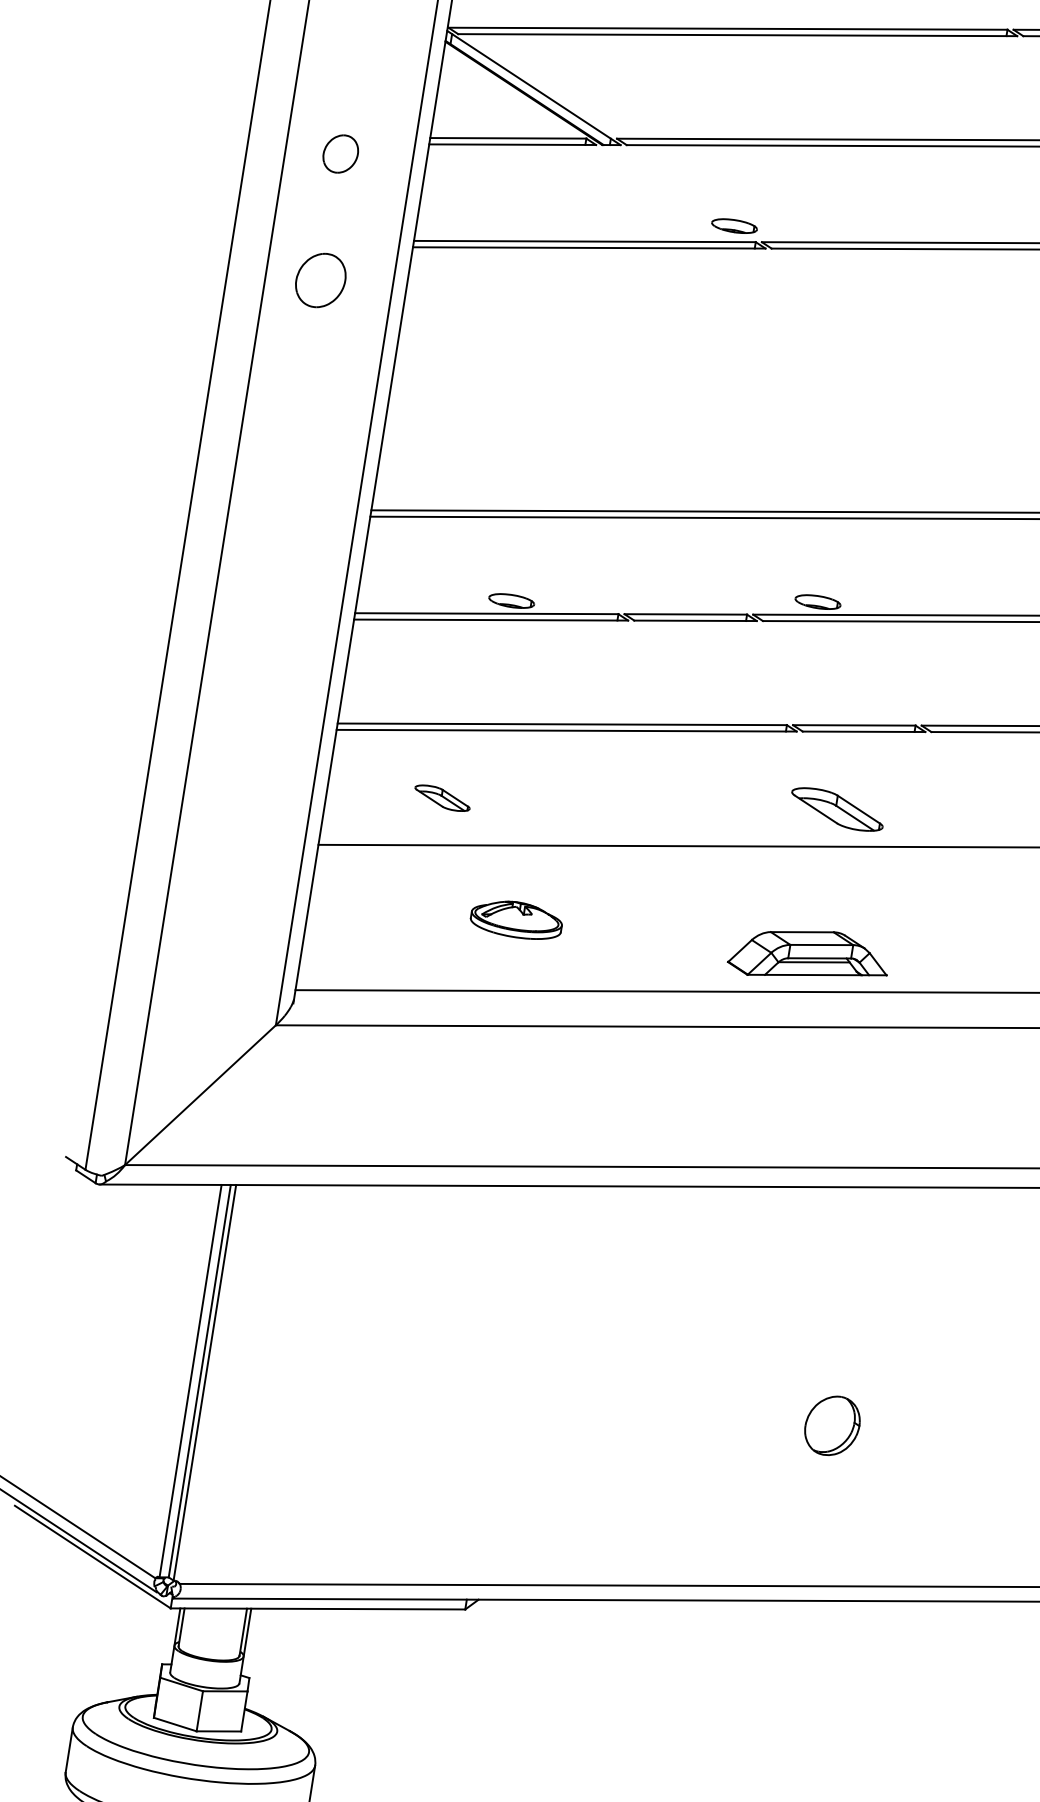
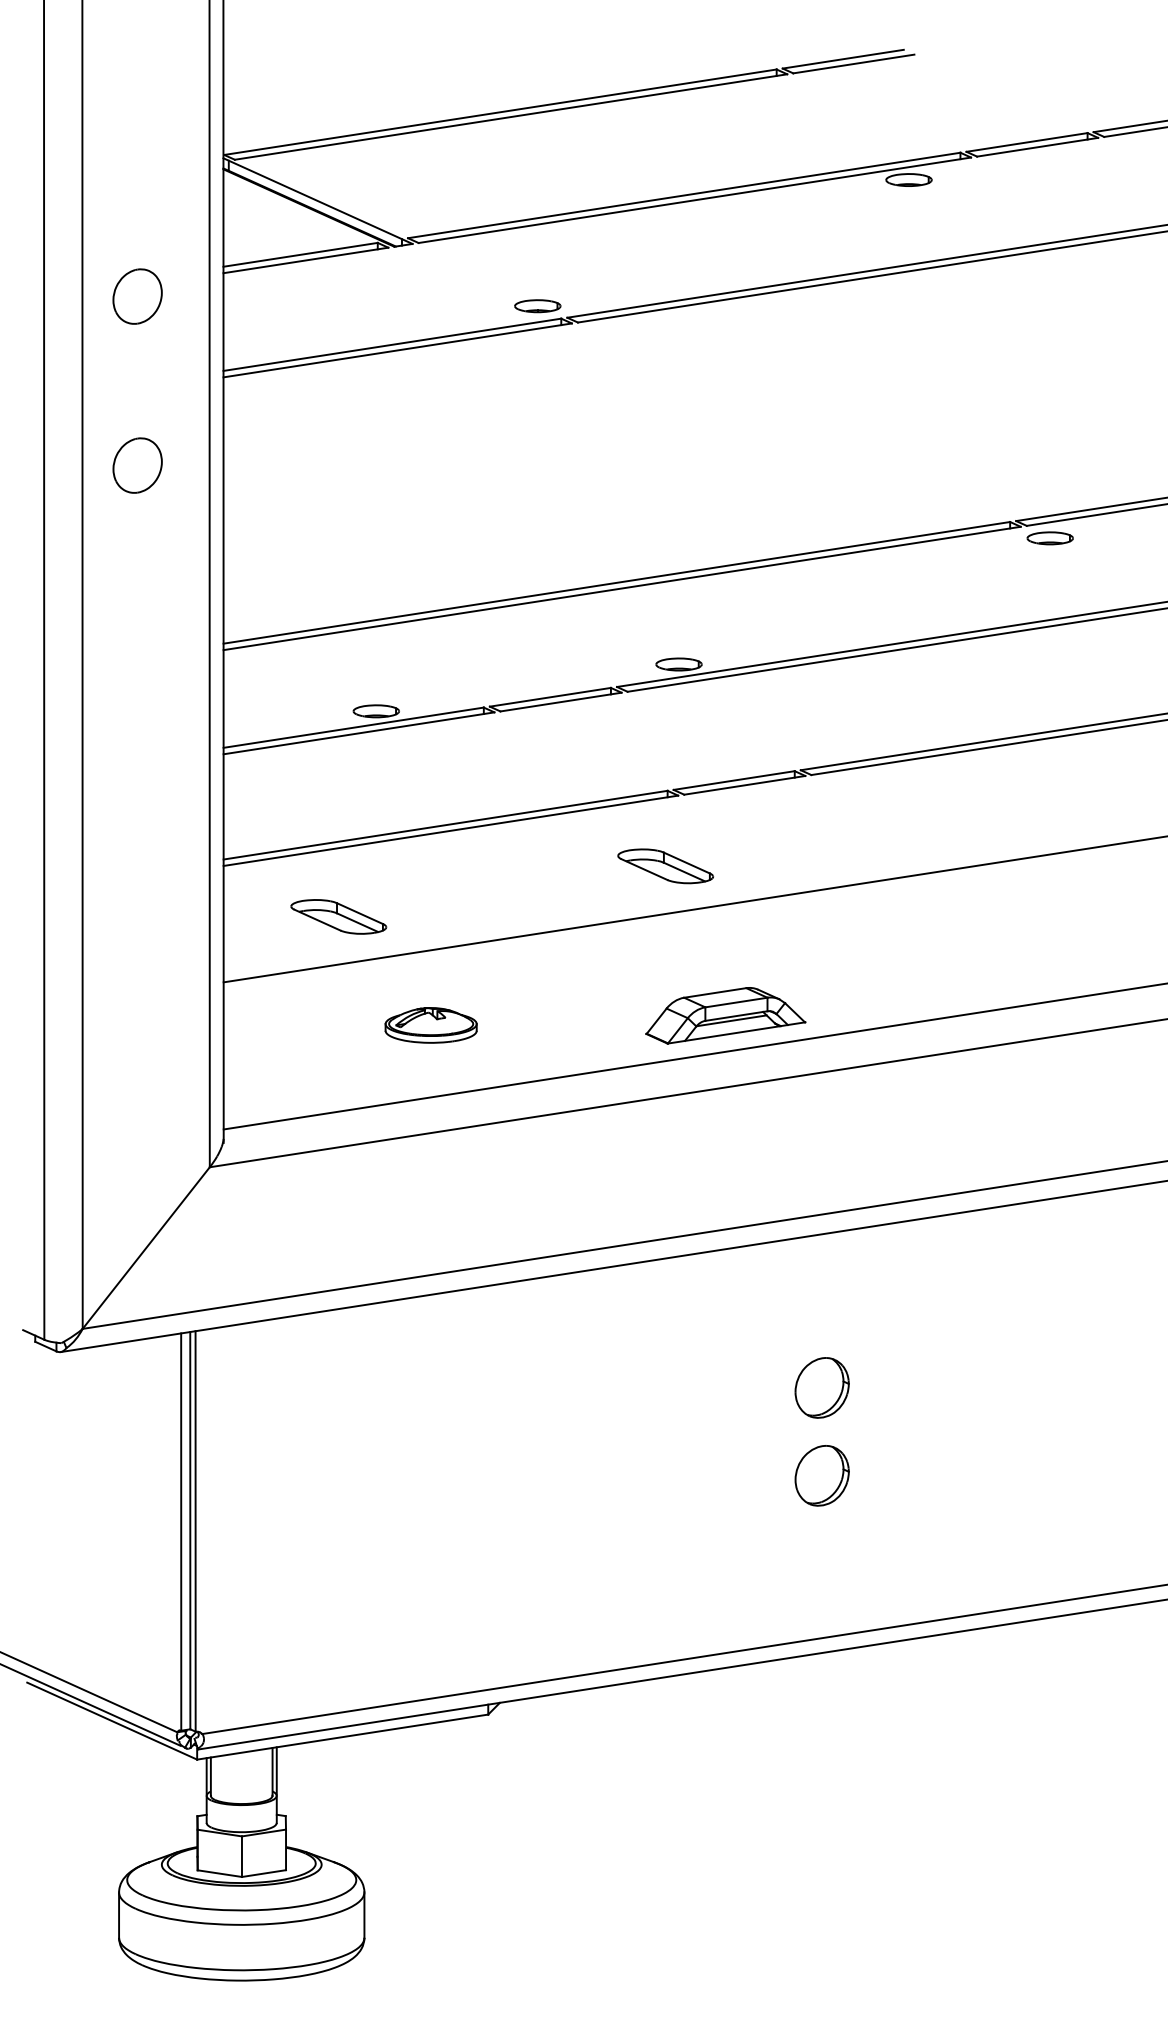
part: (340, 153) -> (137, 296), size x1.43
part: (320, 280) -> (137, 465), moved
part: (442, 797) -> (338, 916), size x1.67
part: (837, 809) -> (665, 866), moved
part: (845, 1338) -> (821, 1387), added

